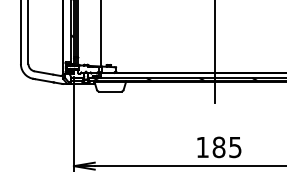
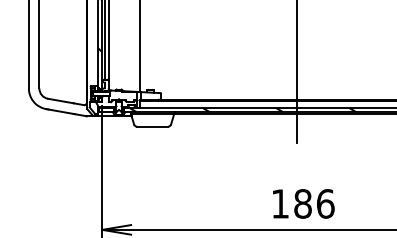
text: (235, 147) -> (325, 204), 185 -> 186

